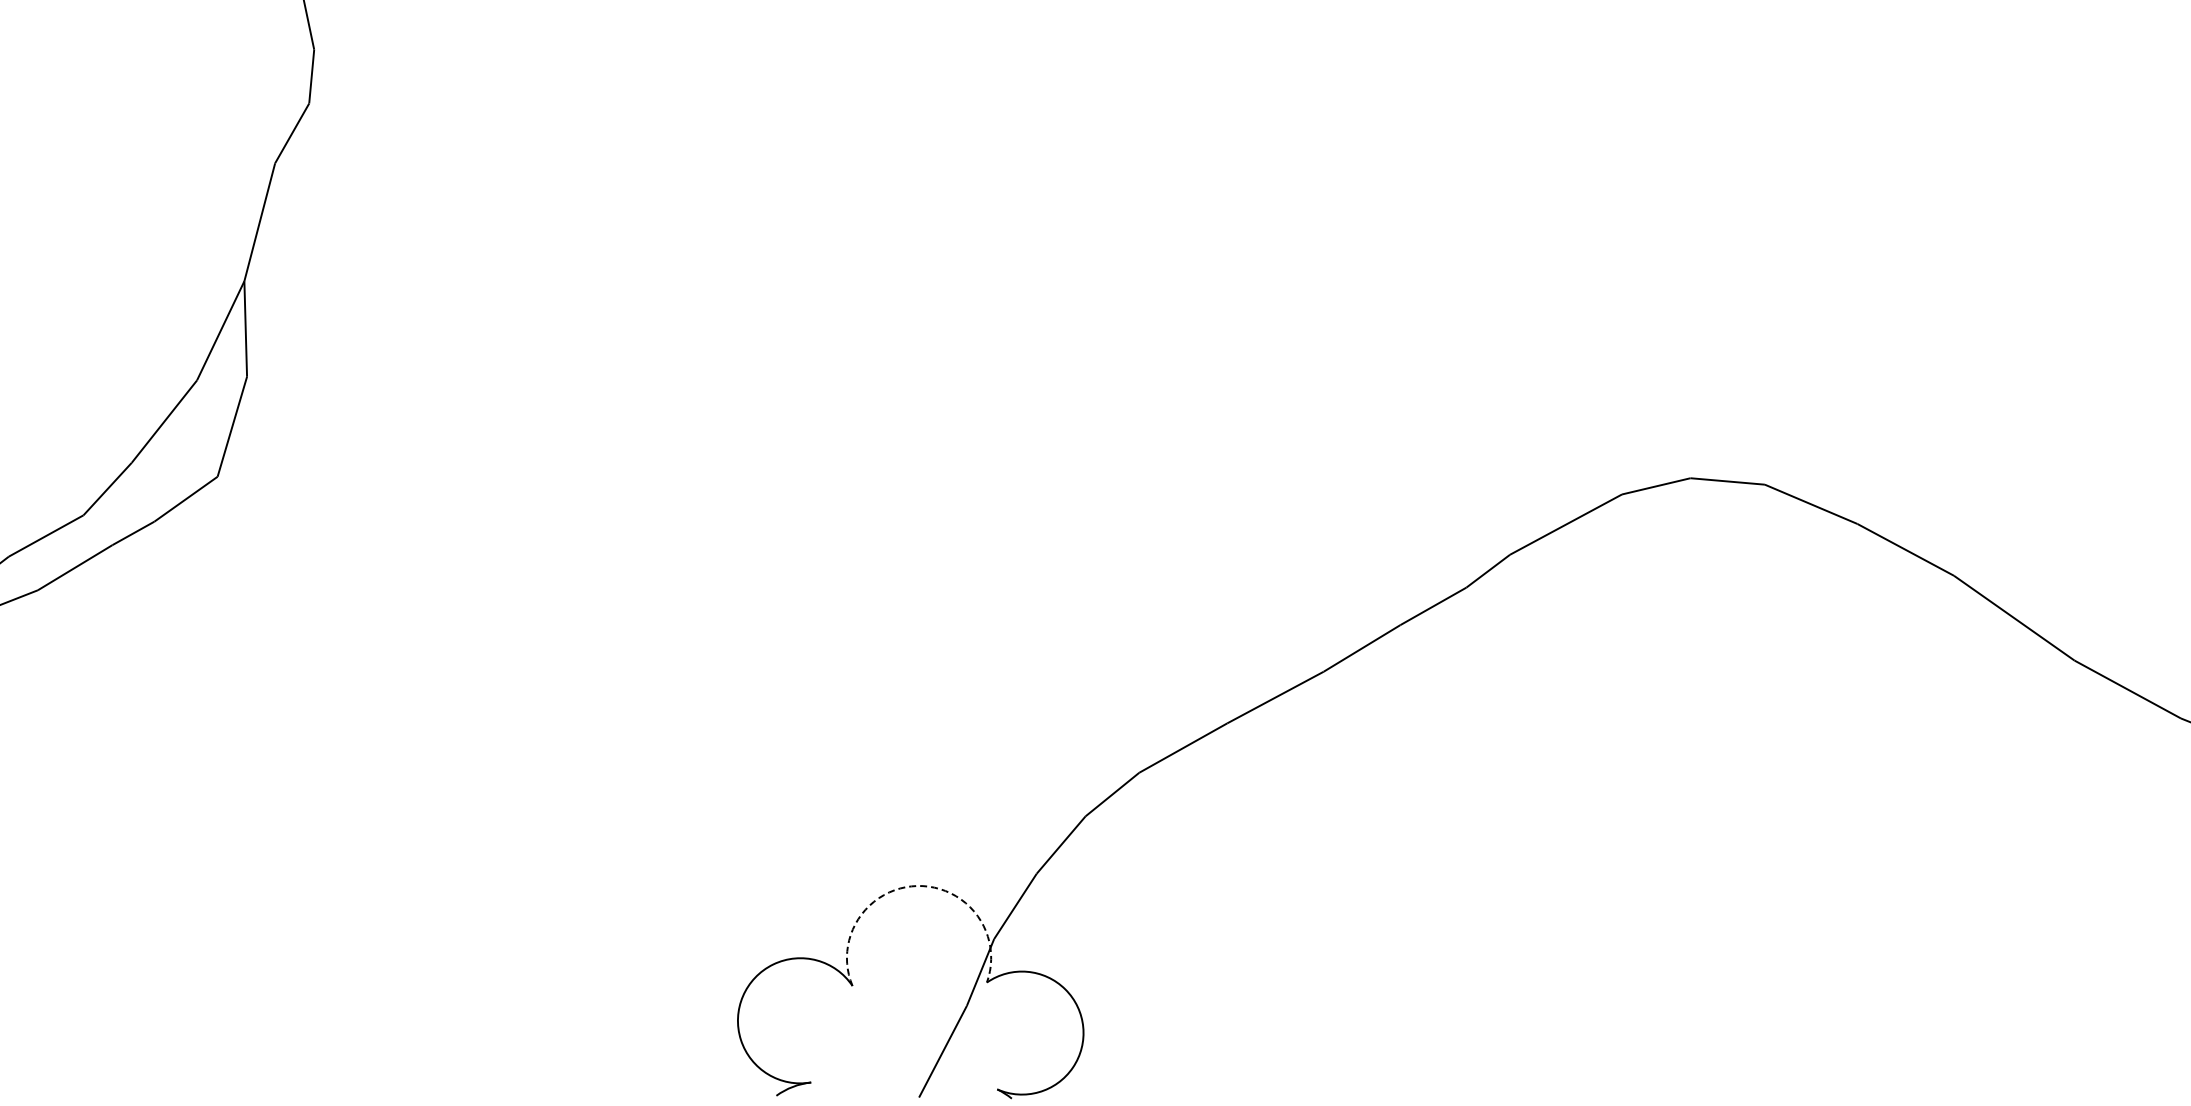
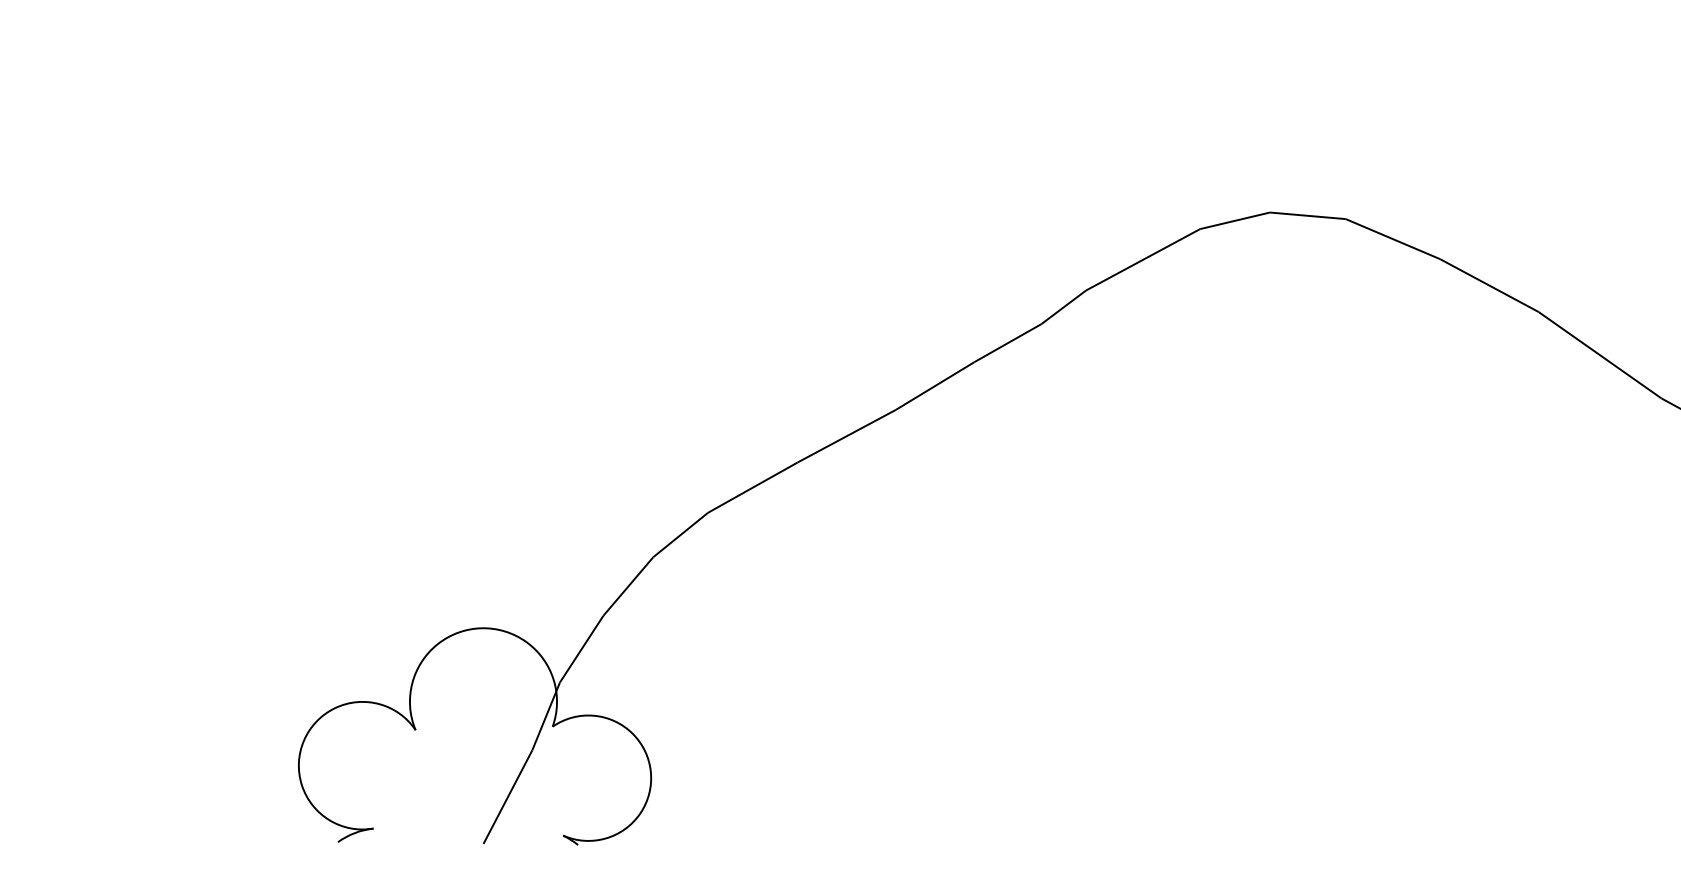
arc: (917, 886) -> (481, 628), dashed -> solid

